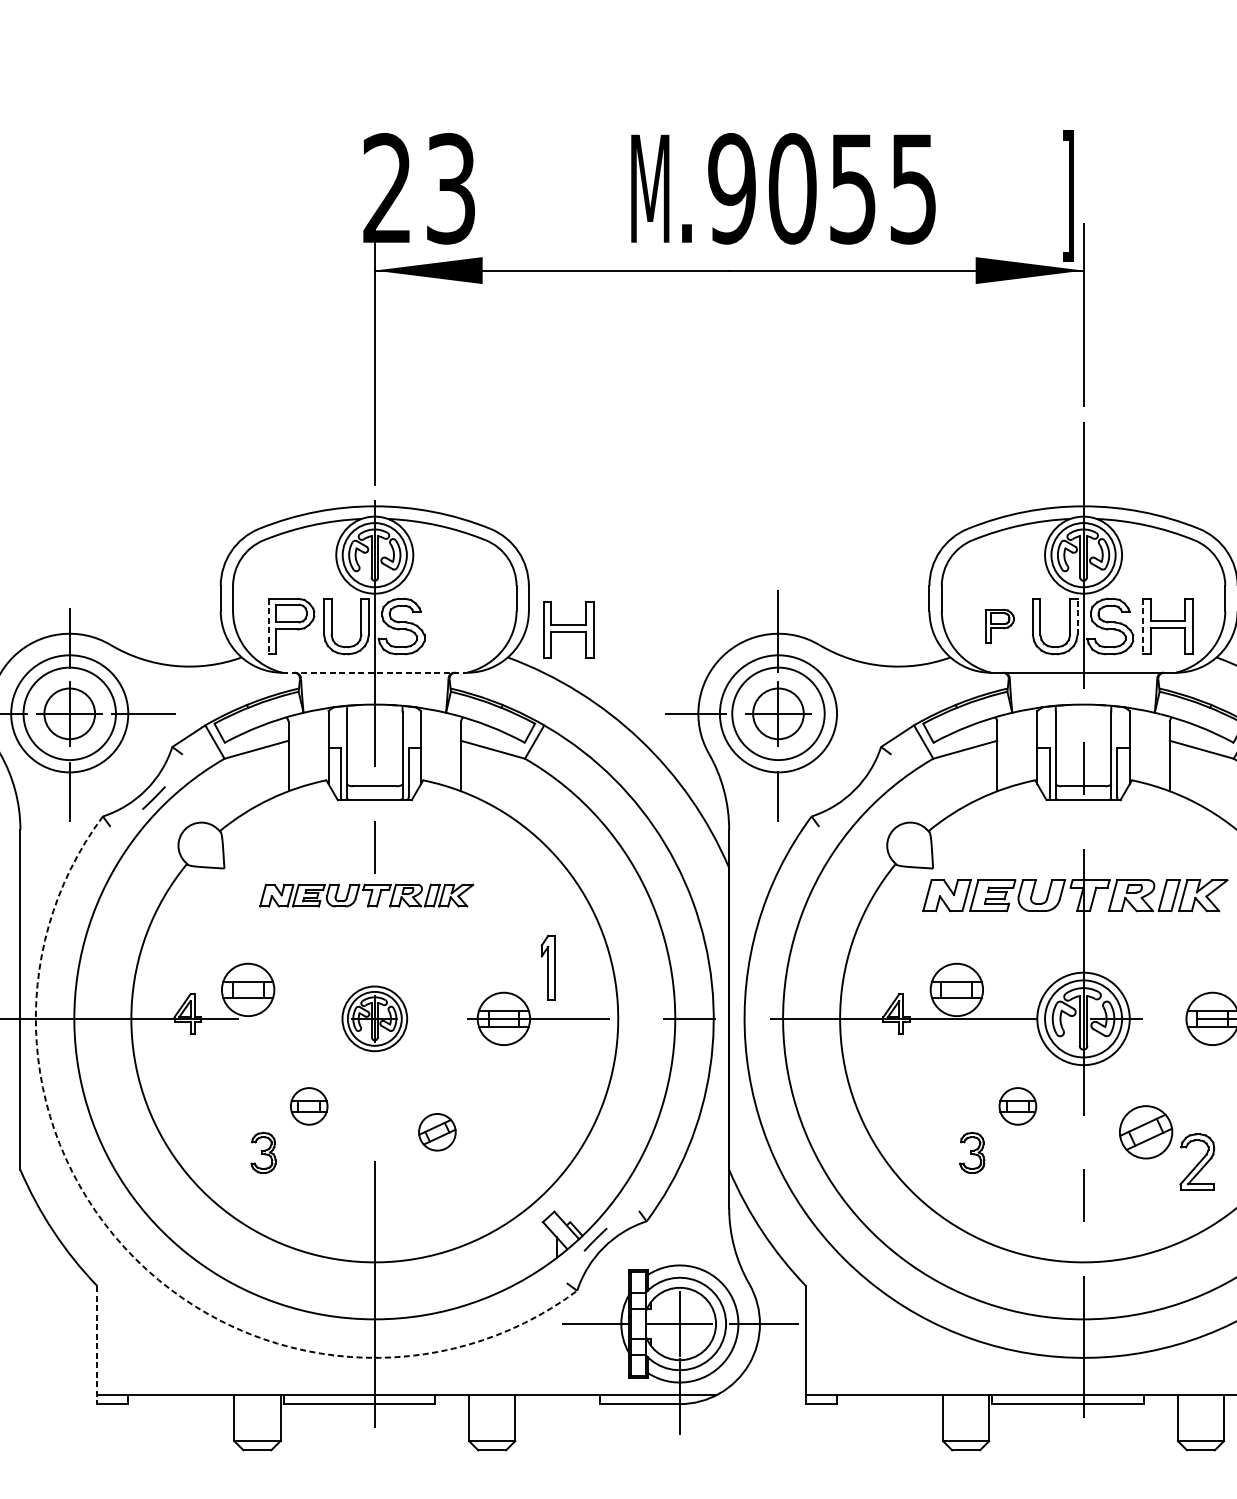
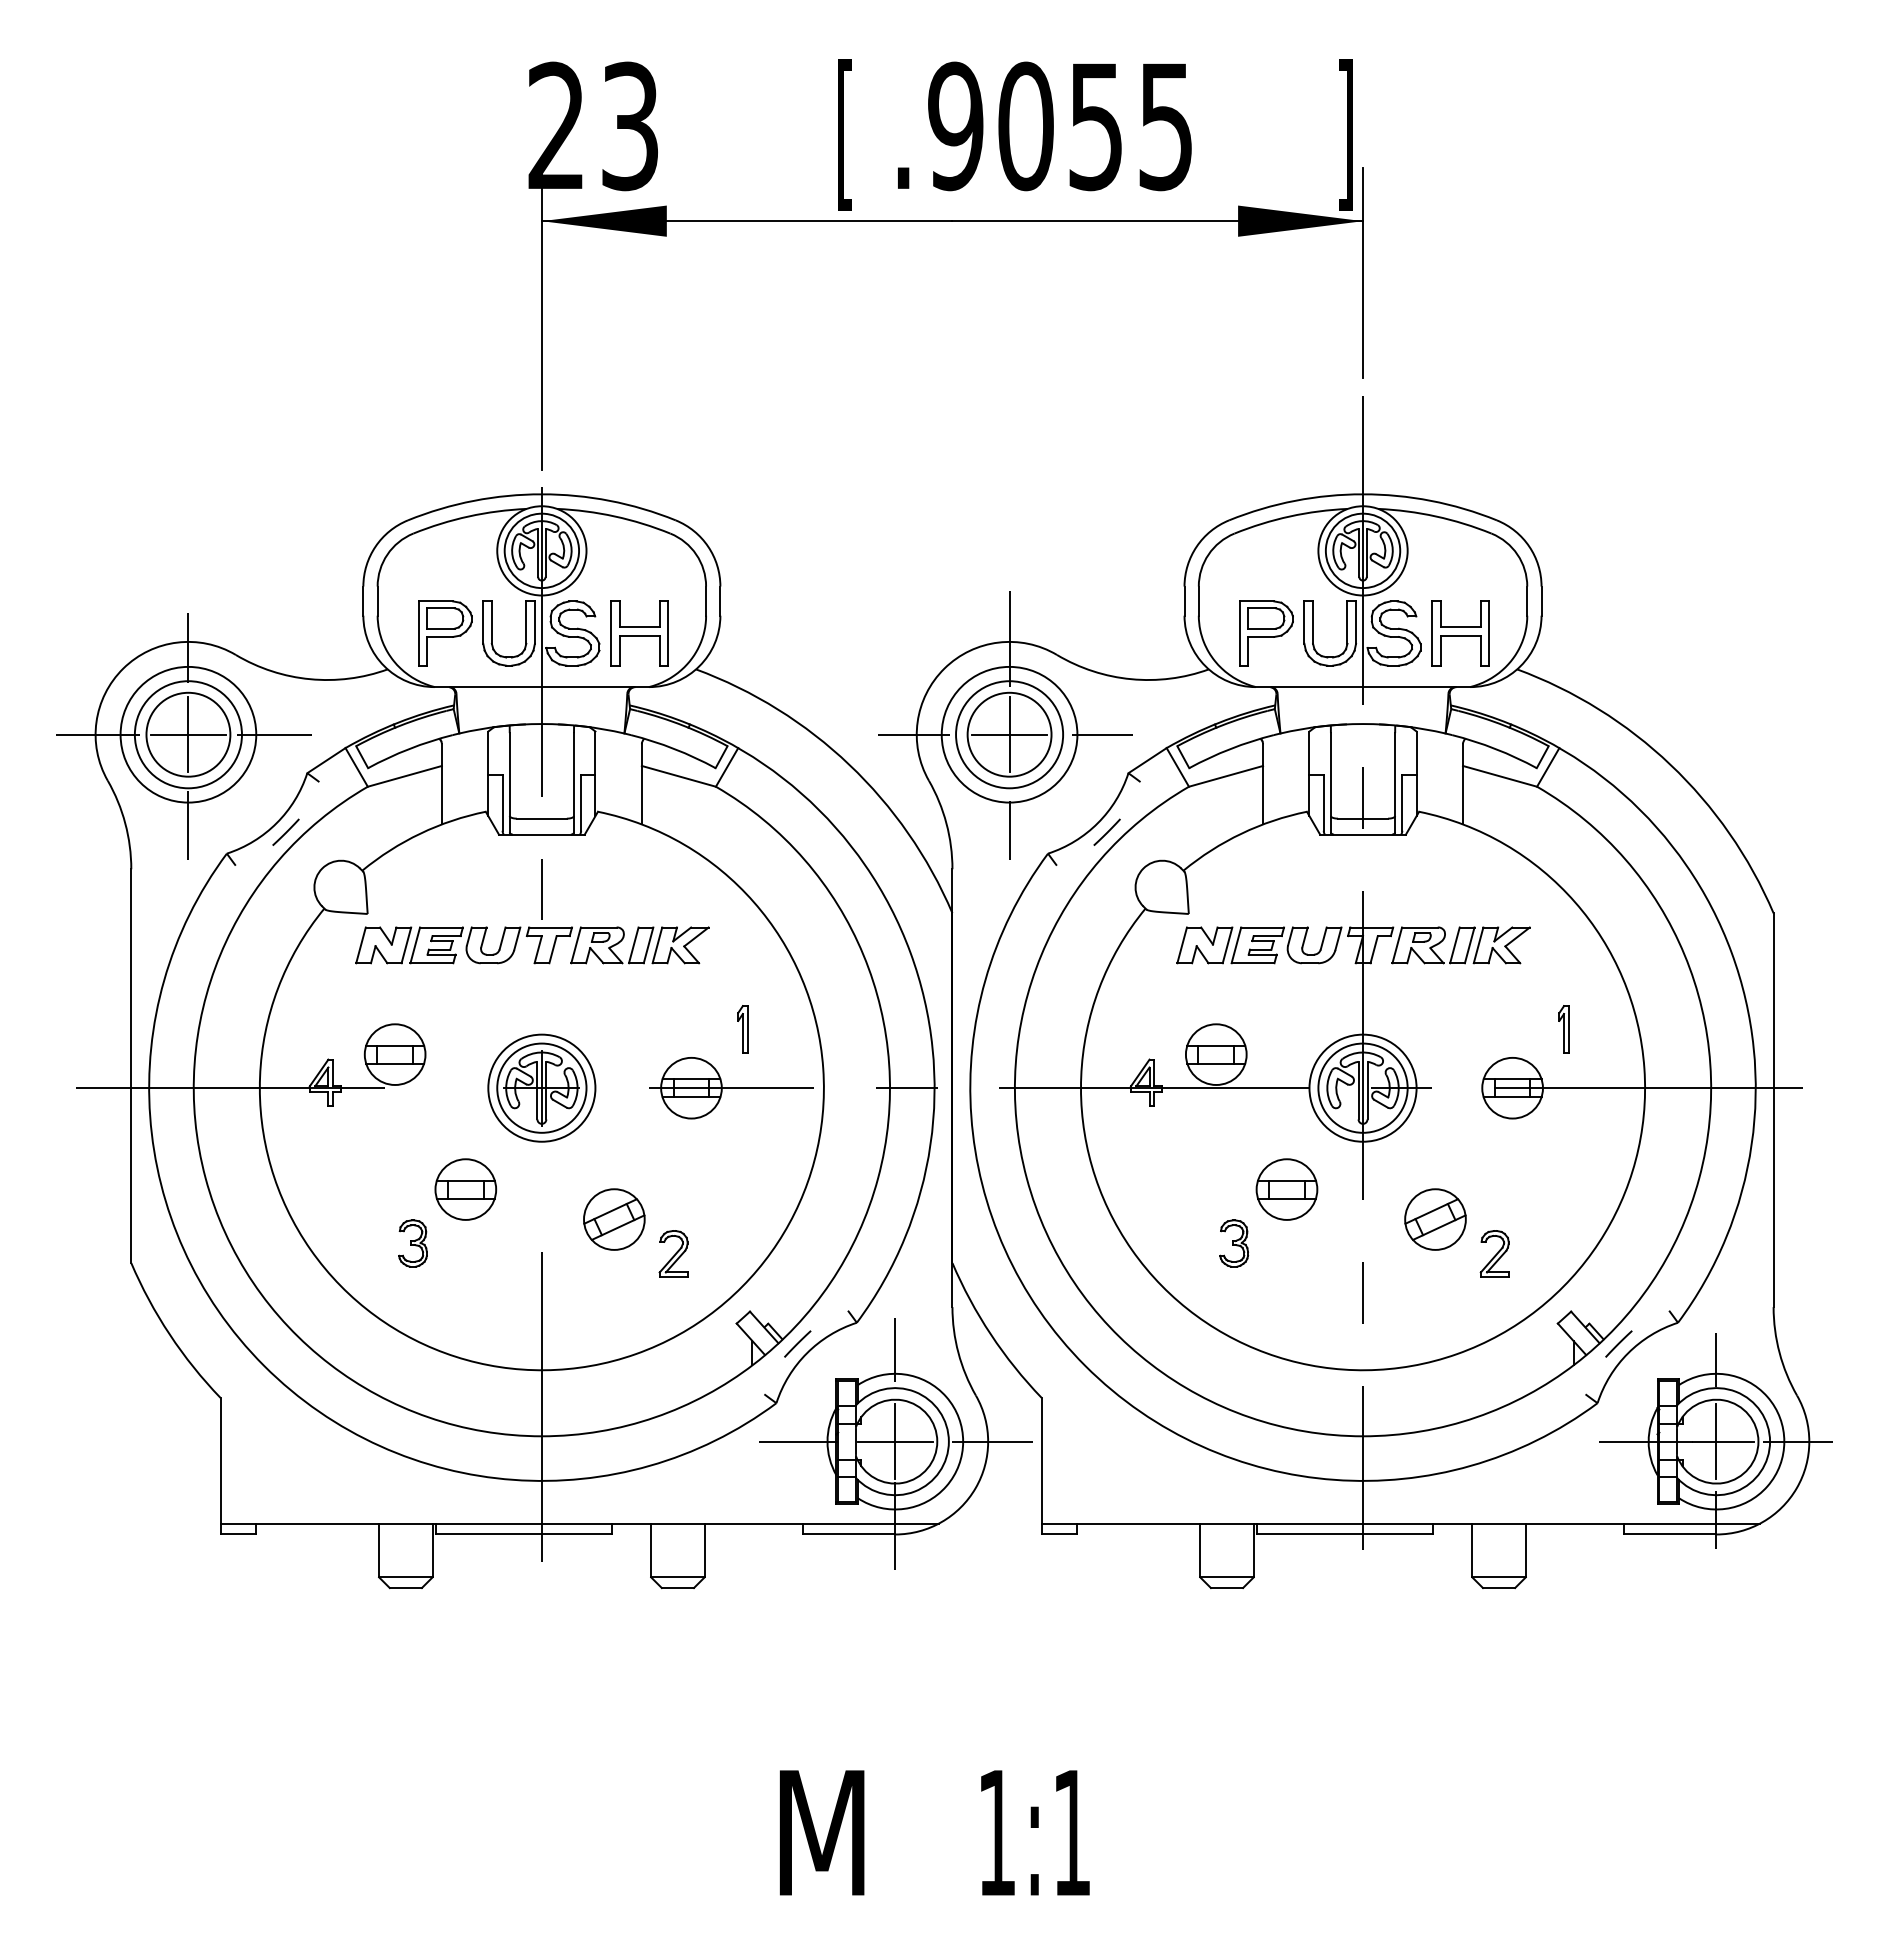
text: (649, 195) -> (860, 134), M -> [
line: (1077, 616) -> (1356, 622), dashed -> solid
part: (1000, 626) -> (1266, 633), size x1.67
line: (268, 627) -> (418, 634), dashed -> solid
line: (1143, 627) -> (1432, 634), dashed -> solid
part: (568, 629) -> (639, 633), moved
line: (375, 673) -> (542, 687), dashed -> solid
circle: (69, 713) -> (188, 734), size x1.43
circle: (778, 713) -> (1009, 734), size x1.43
line: (858, 713) -> (1102, 734), added
line: (862, 797) -> (1107, 831), added
part: (366, 895) -> (532, 945), size x1.43
part: (547, 968) -> (742, 1029), size x0.62
part: (374, 1018) -> (541, 1087), size x1.43
part: (308, 1106) -> (465, 1189), size x1.43
part: (1017, 1106) -> (1286, 1189), size x1.43
part: (437, 1132) -> (614, 1219), size x1.43
part: (488, 1161) -> (673, 1253), added
part: (1197, 1161) -> (1494, 1253), size x0.71
line: (680, 1244) -> (895, 1349), added
arc: (135, 1258) -> (264, 1365), dashed -> solid
line: (97, 1345) -> (220, 1466), dashed -> solid

